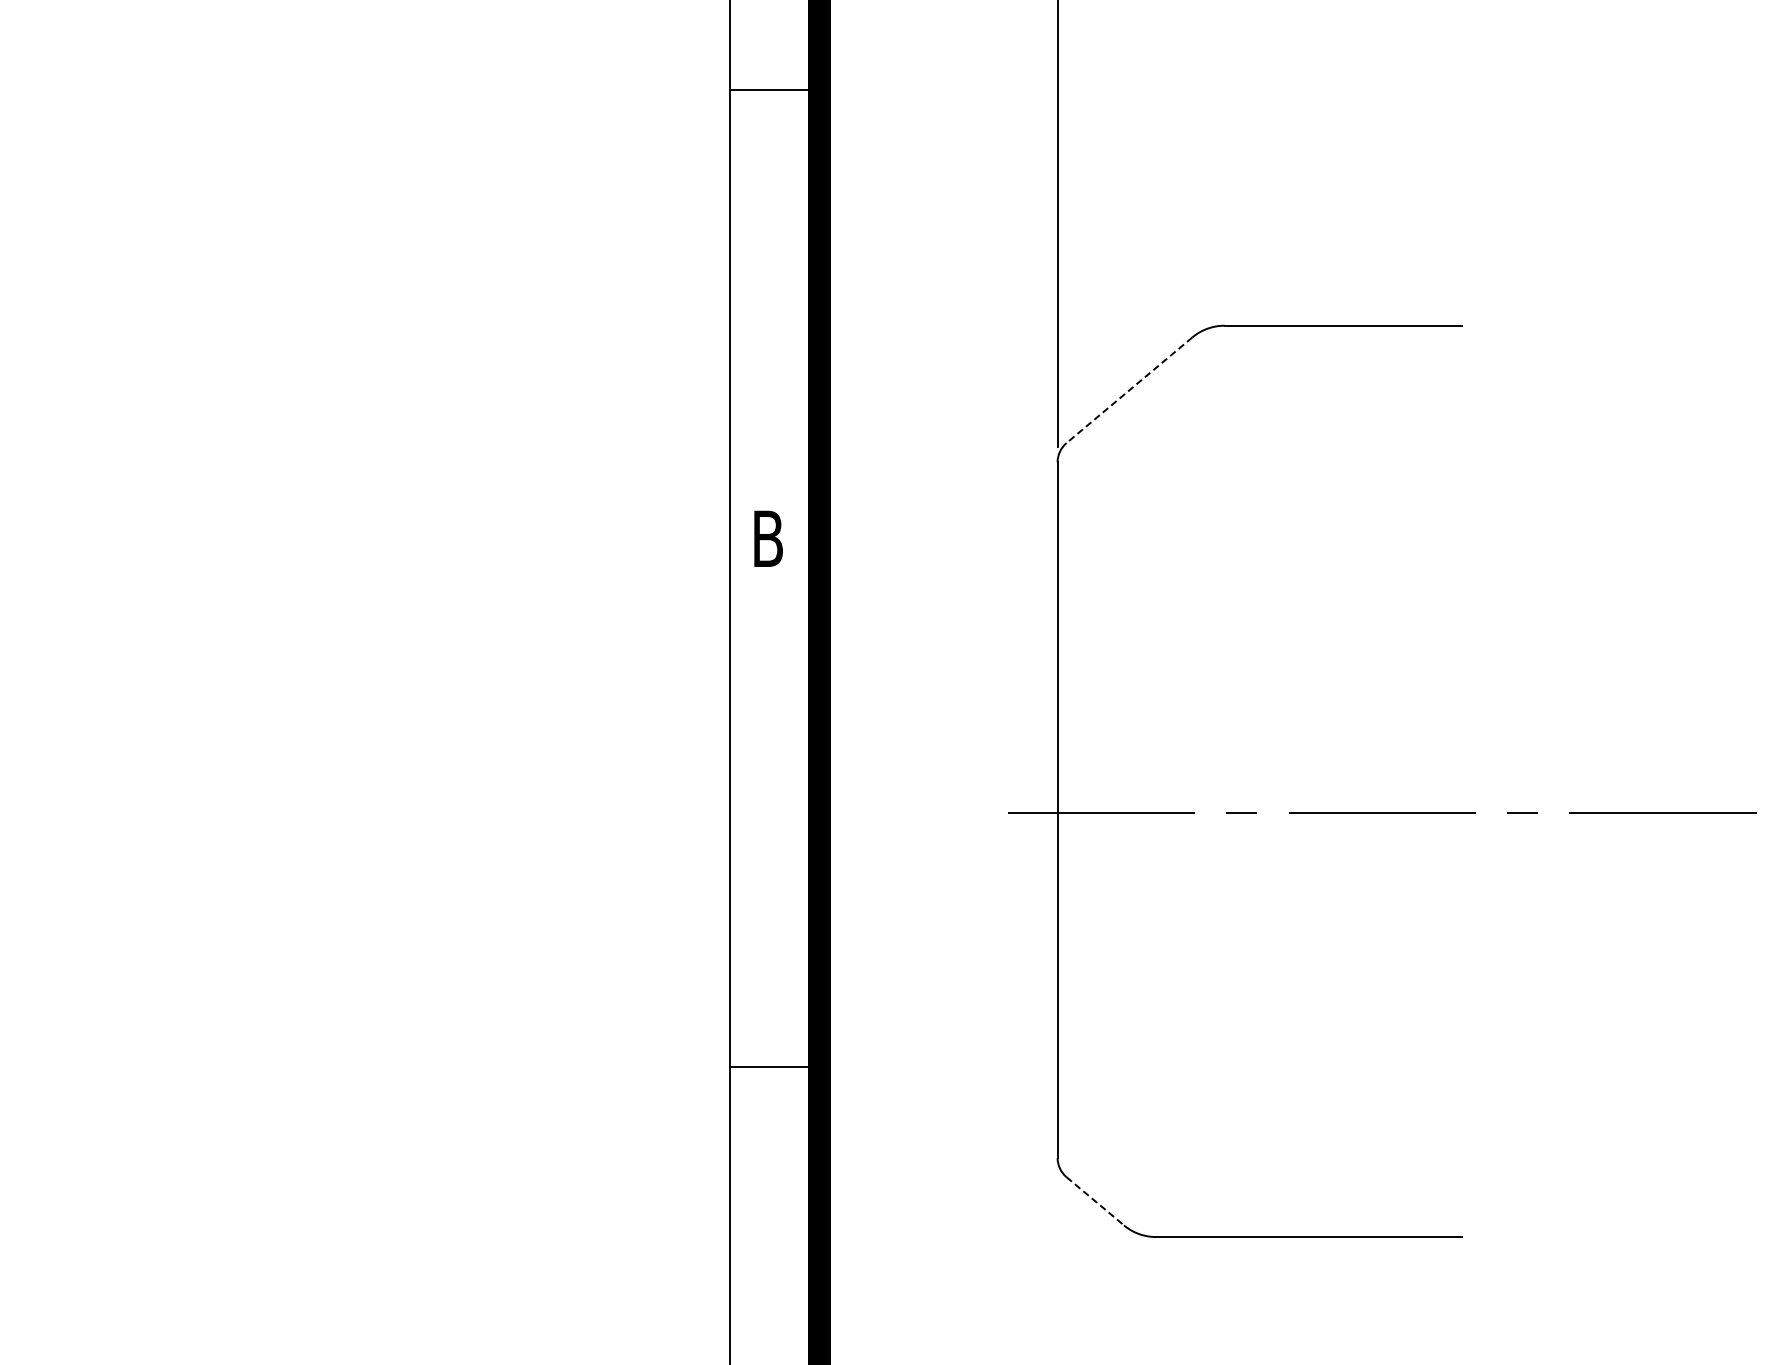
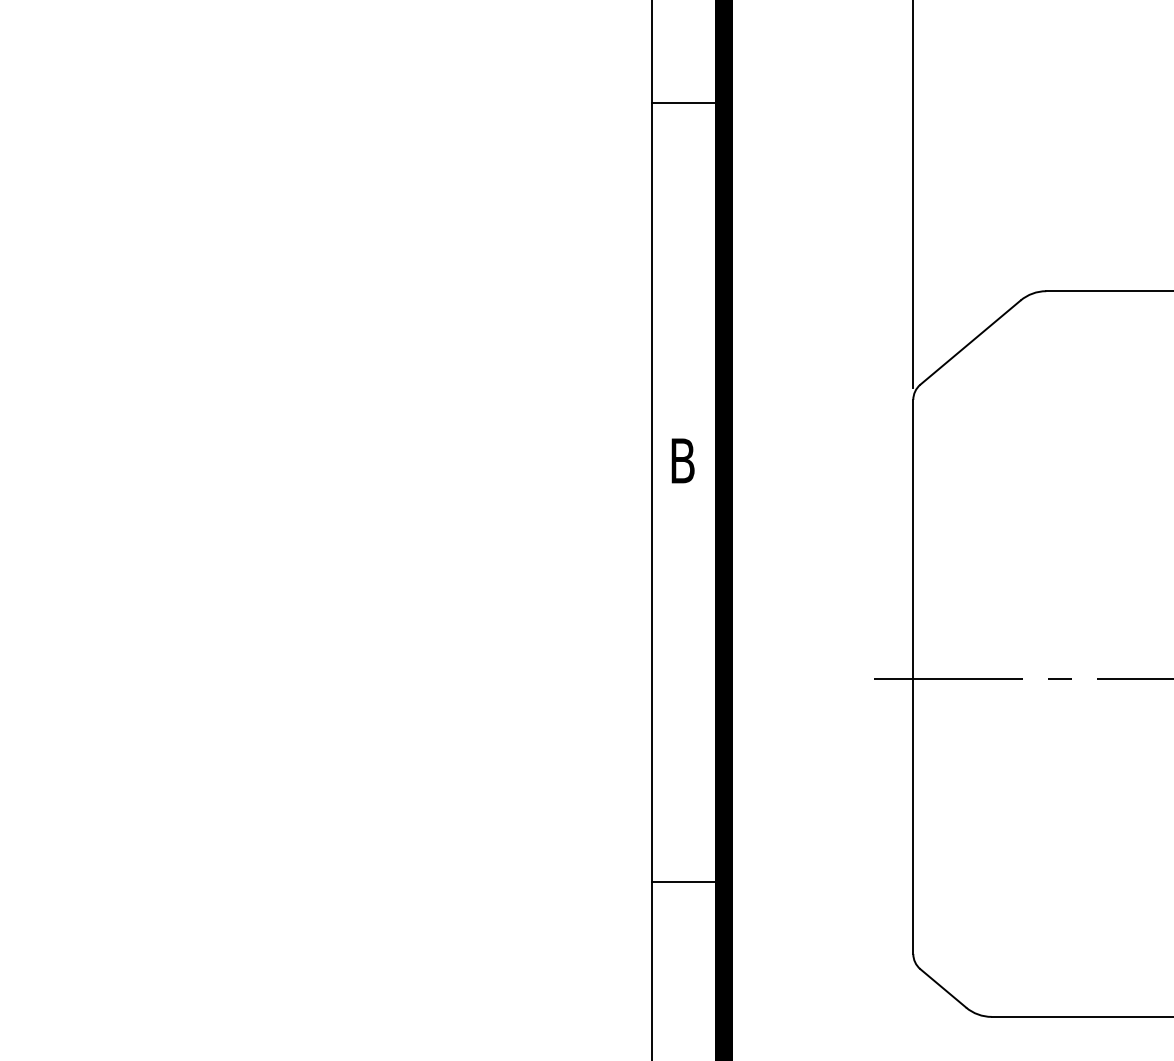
line: (1129, 390) -> (970, 342), dashed -> solid
line: (1095, 1201) -> (943, 988), dashed -> solid

